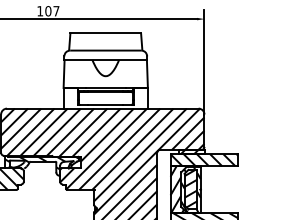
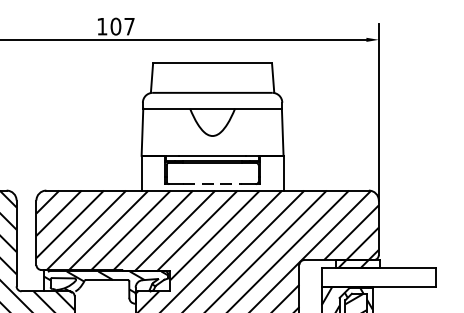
line: (106, 104) -> (213, 183), solid -> dashed
hatch: (204, 160) -> (378, 277), removed

